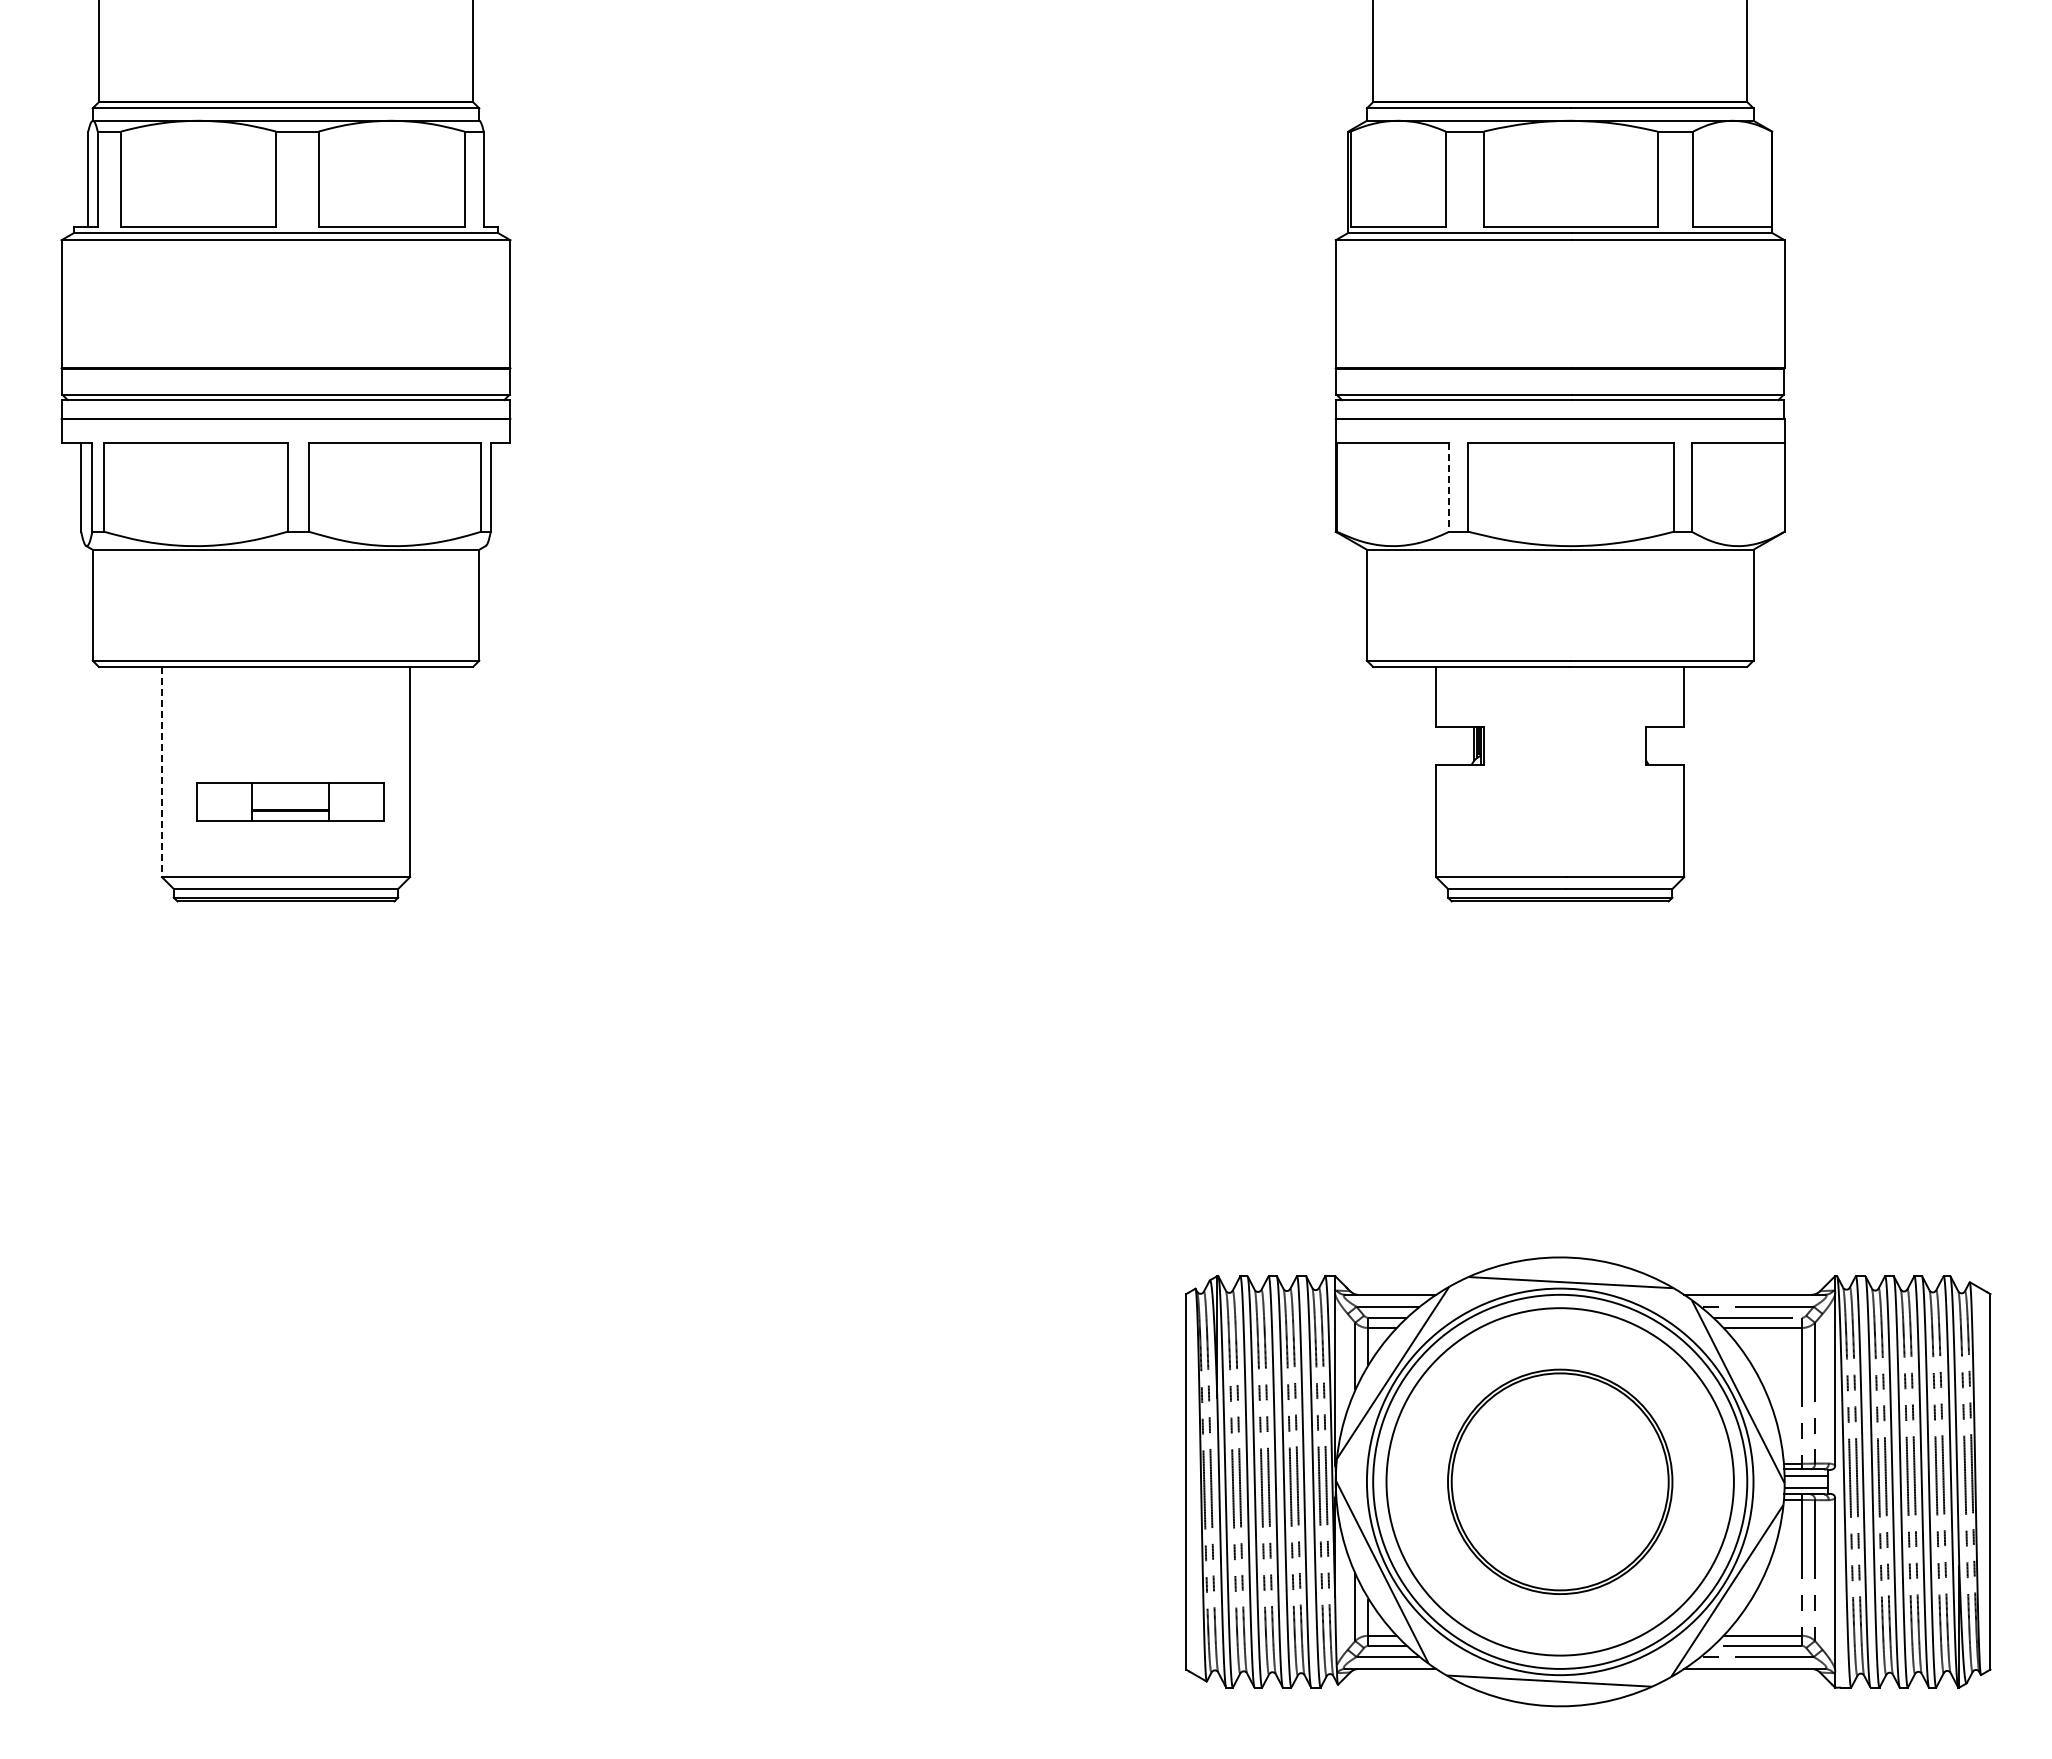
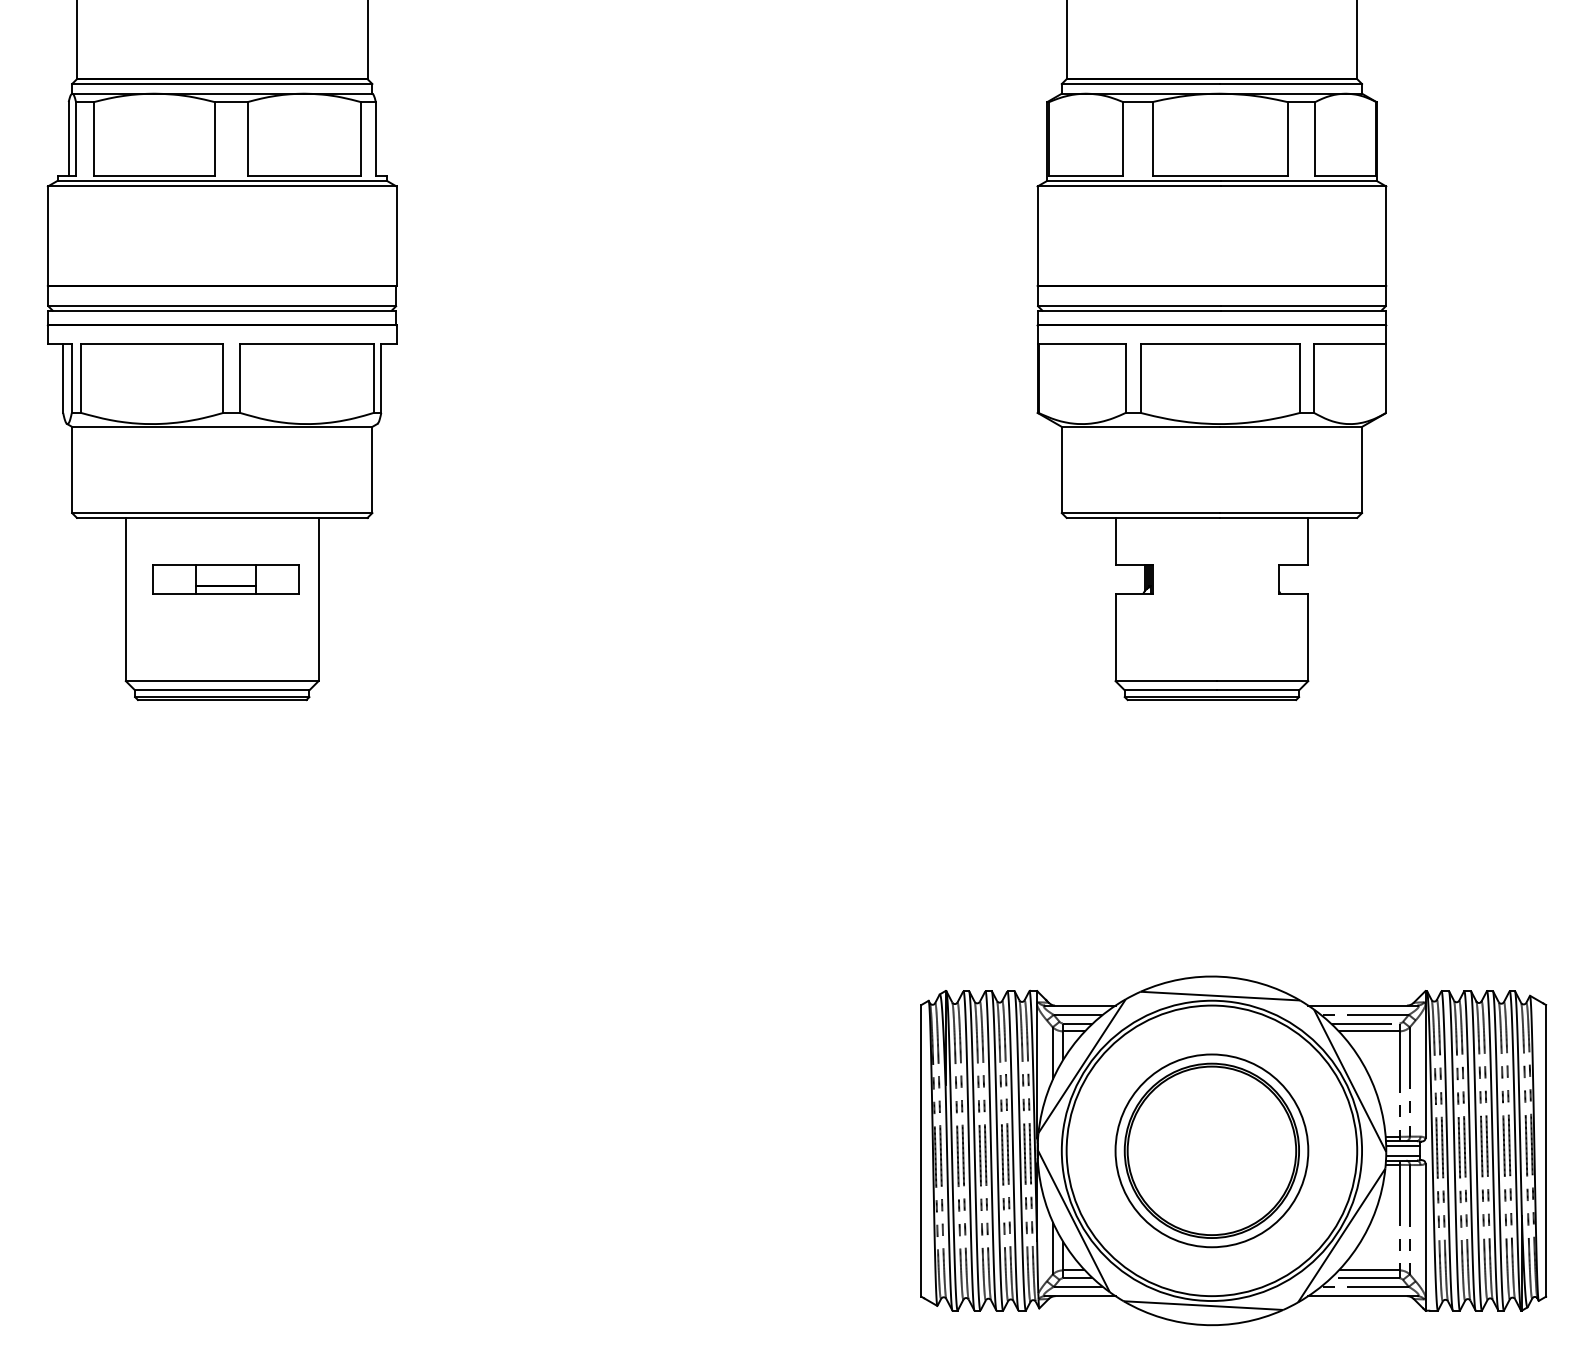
line: (1449, 487) -> (1125, 378), dashed -> solid
line: (161, 772) -> (125, 599), dashed -> solid
part: (290, 801) -> (225, 578), moved
circle: (1560, 1481) -> (1212, 1150), size x0.71

